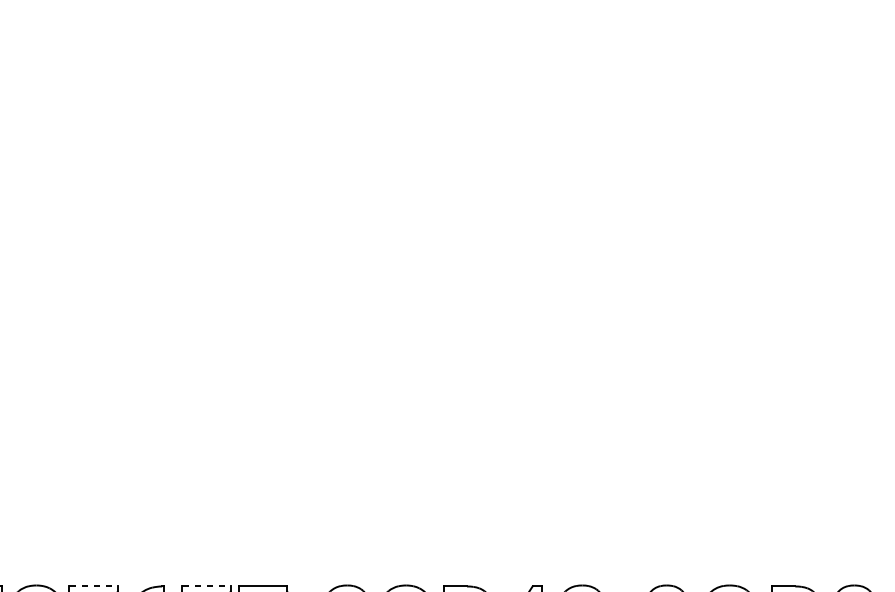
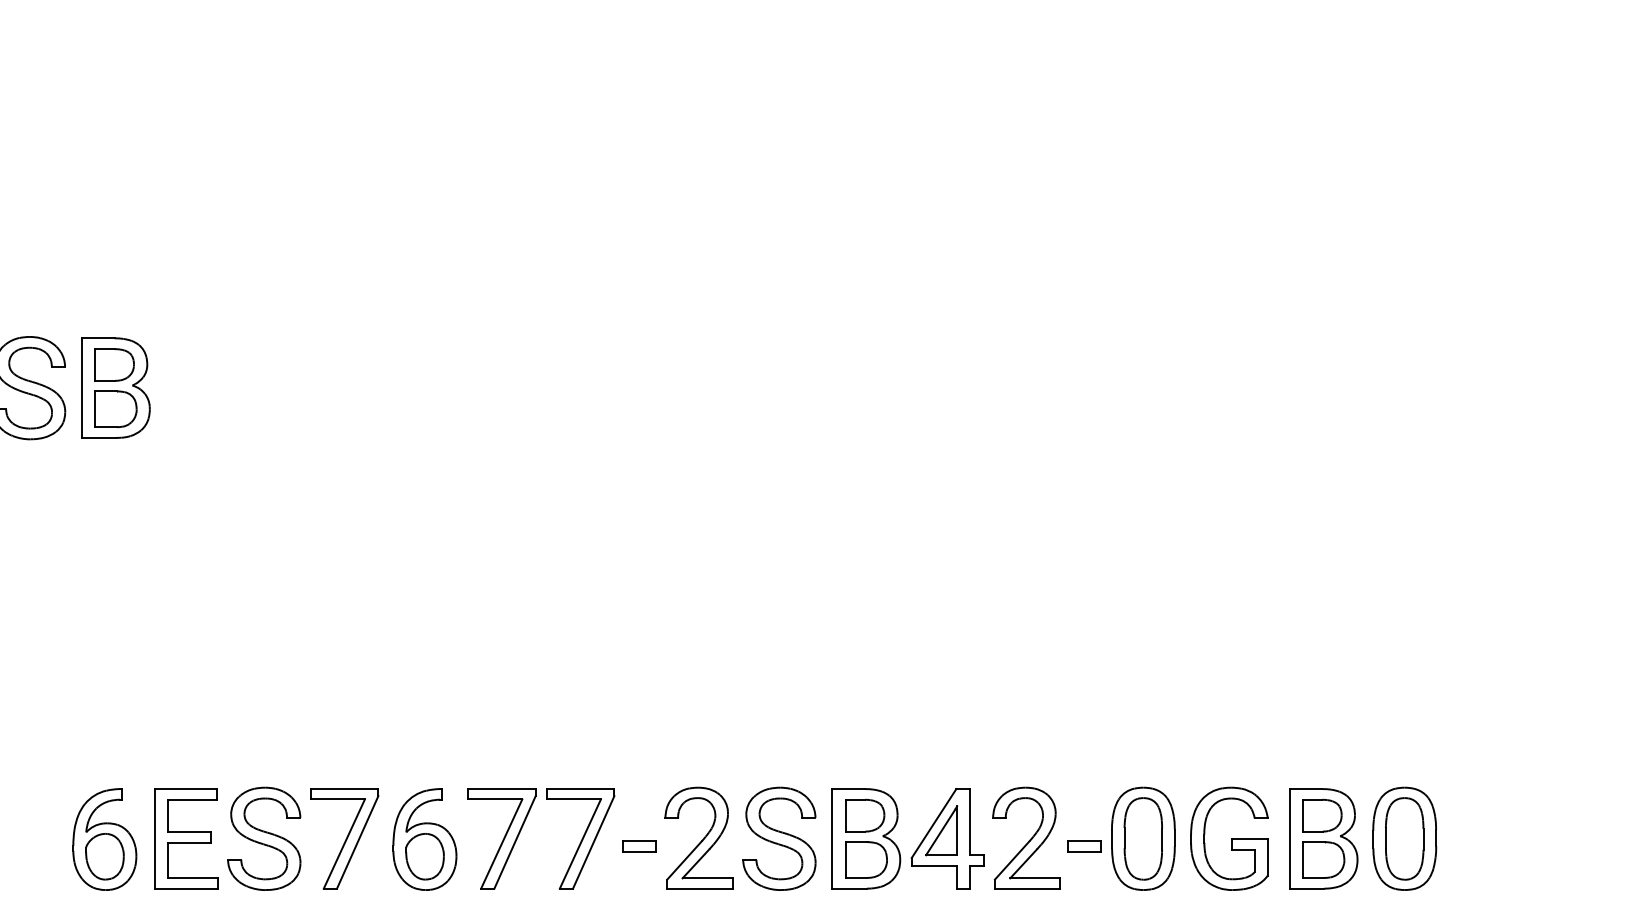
line: (93, 586) -> (344, 789), dashed -> solid
line: (206, 586) -> (502, 789), dashed -> solid

